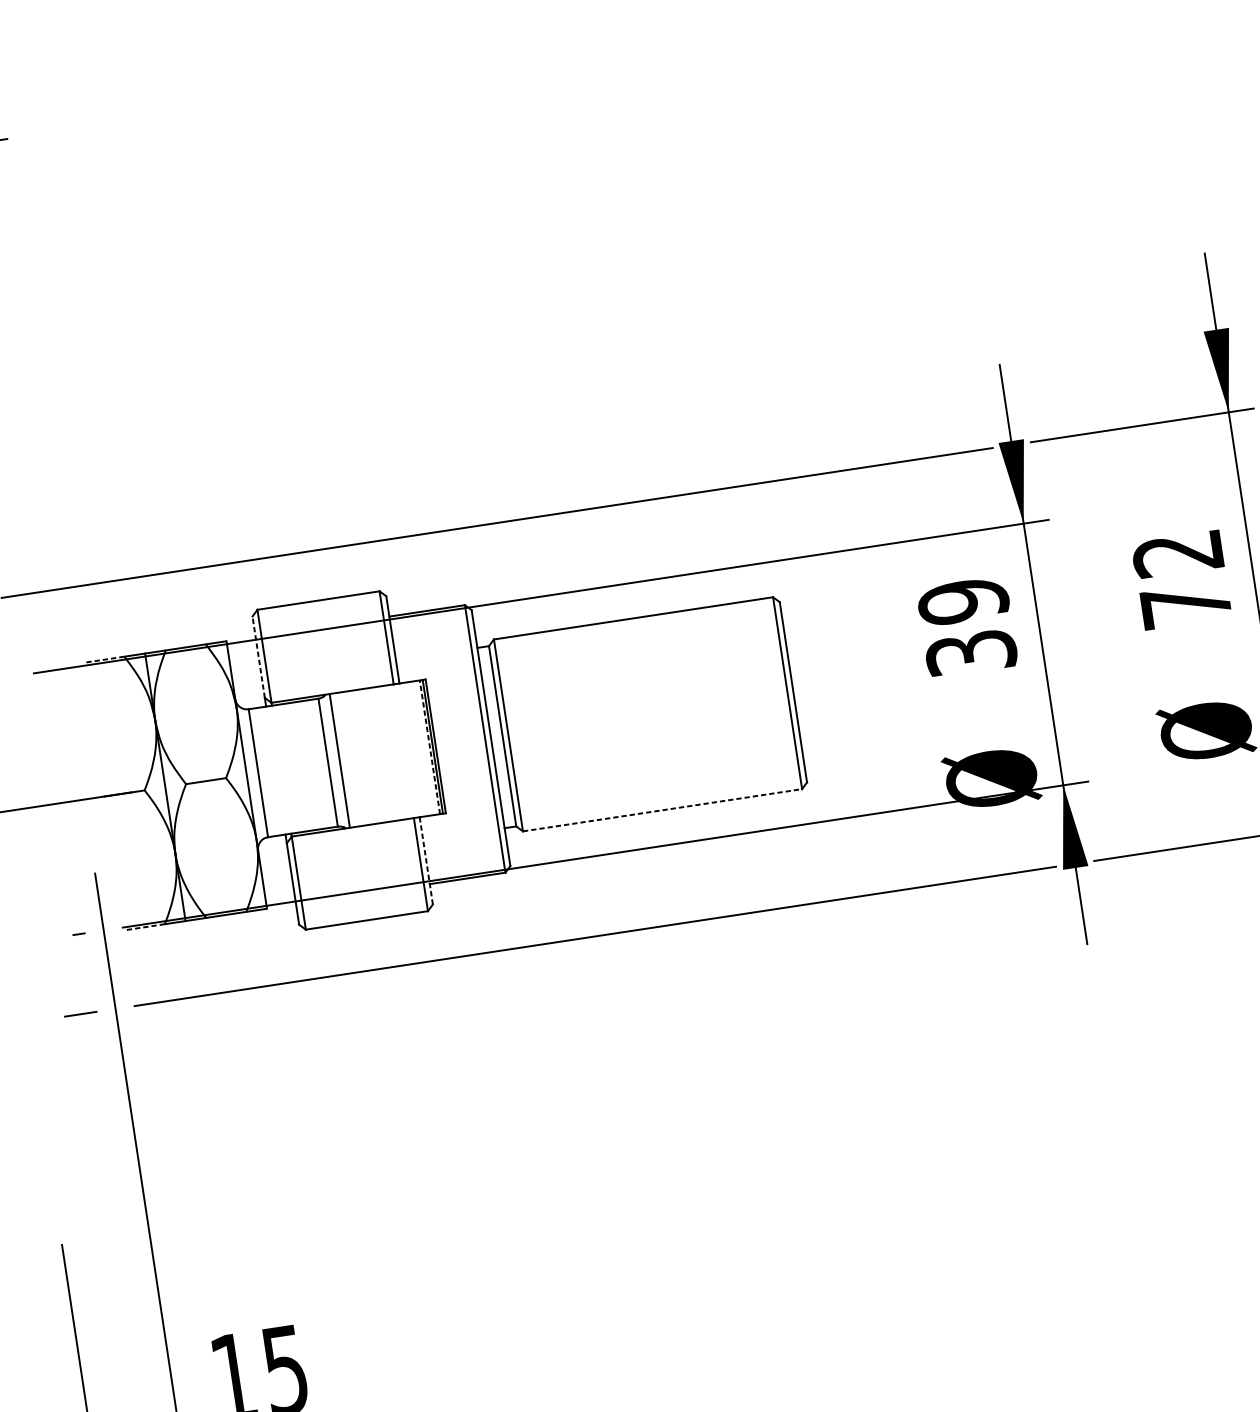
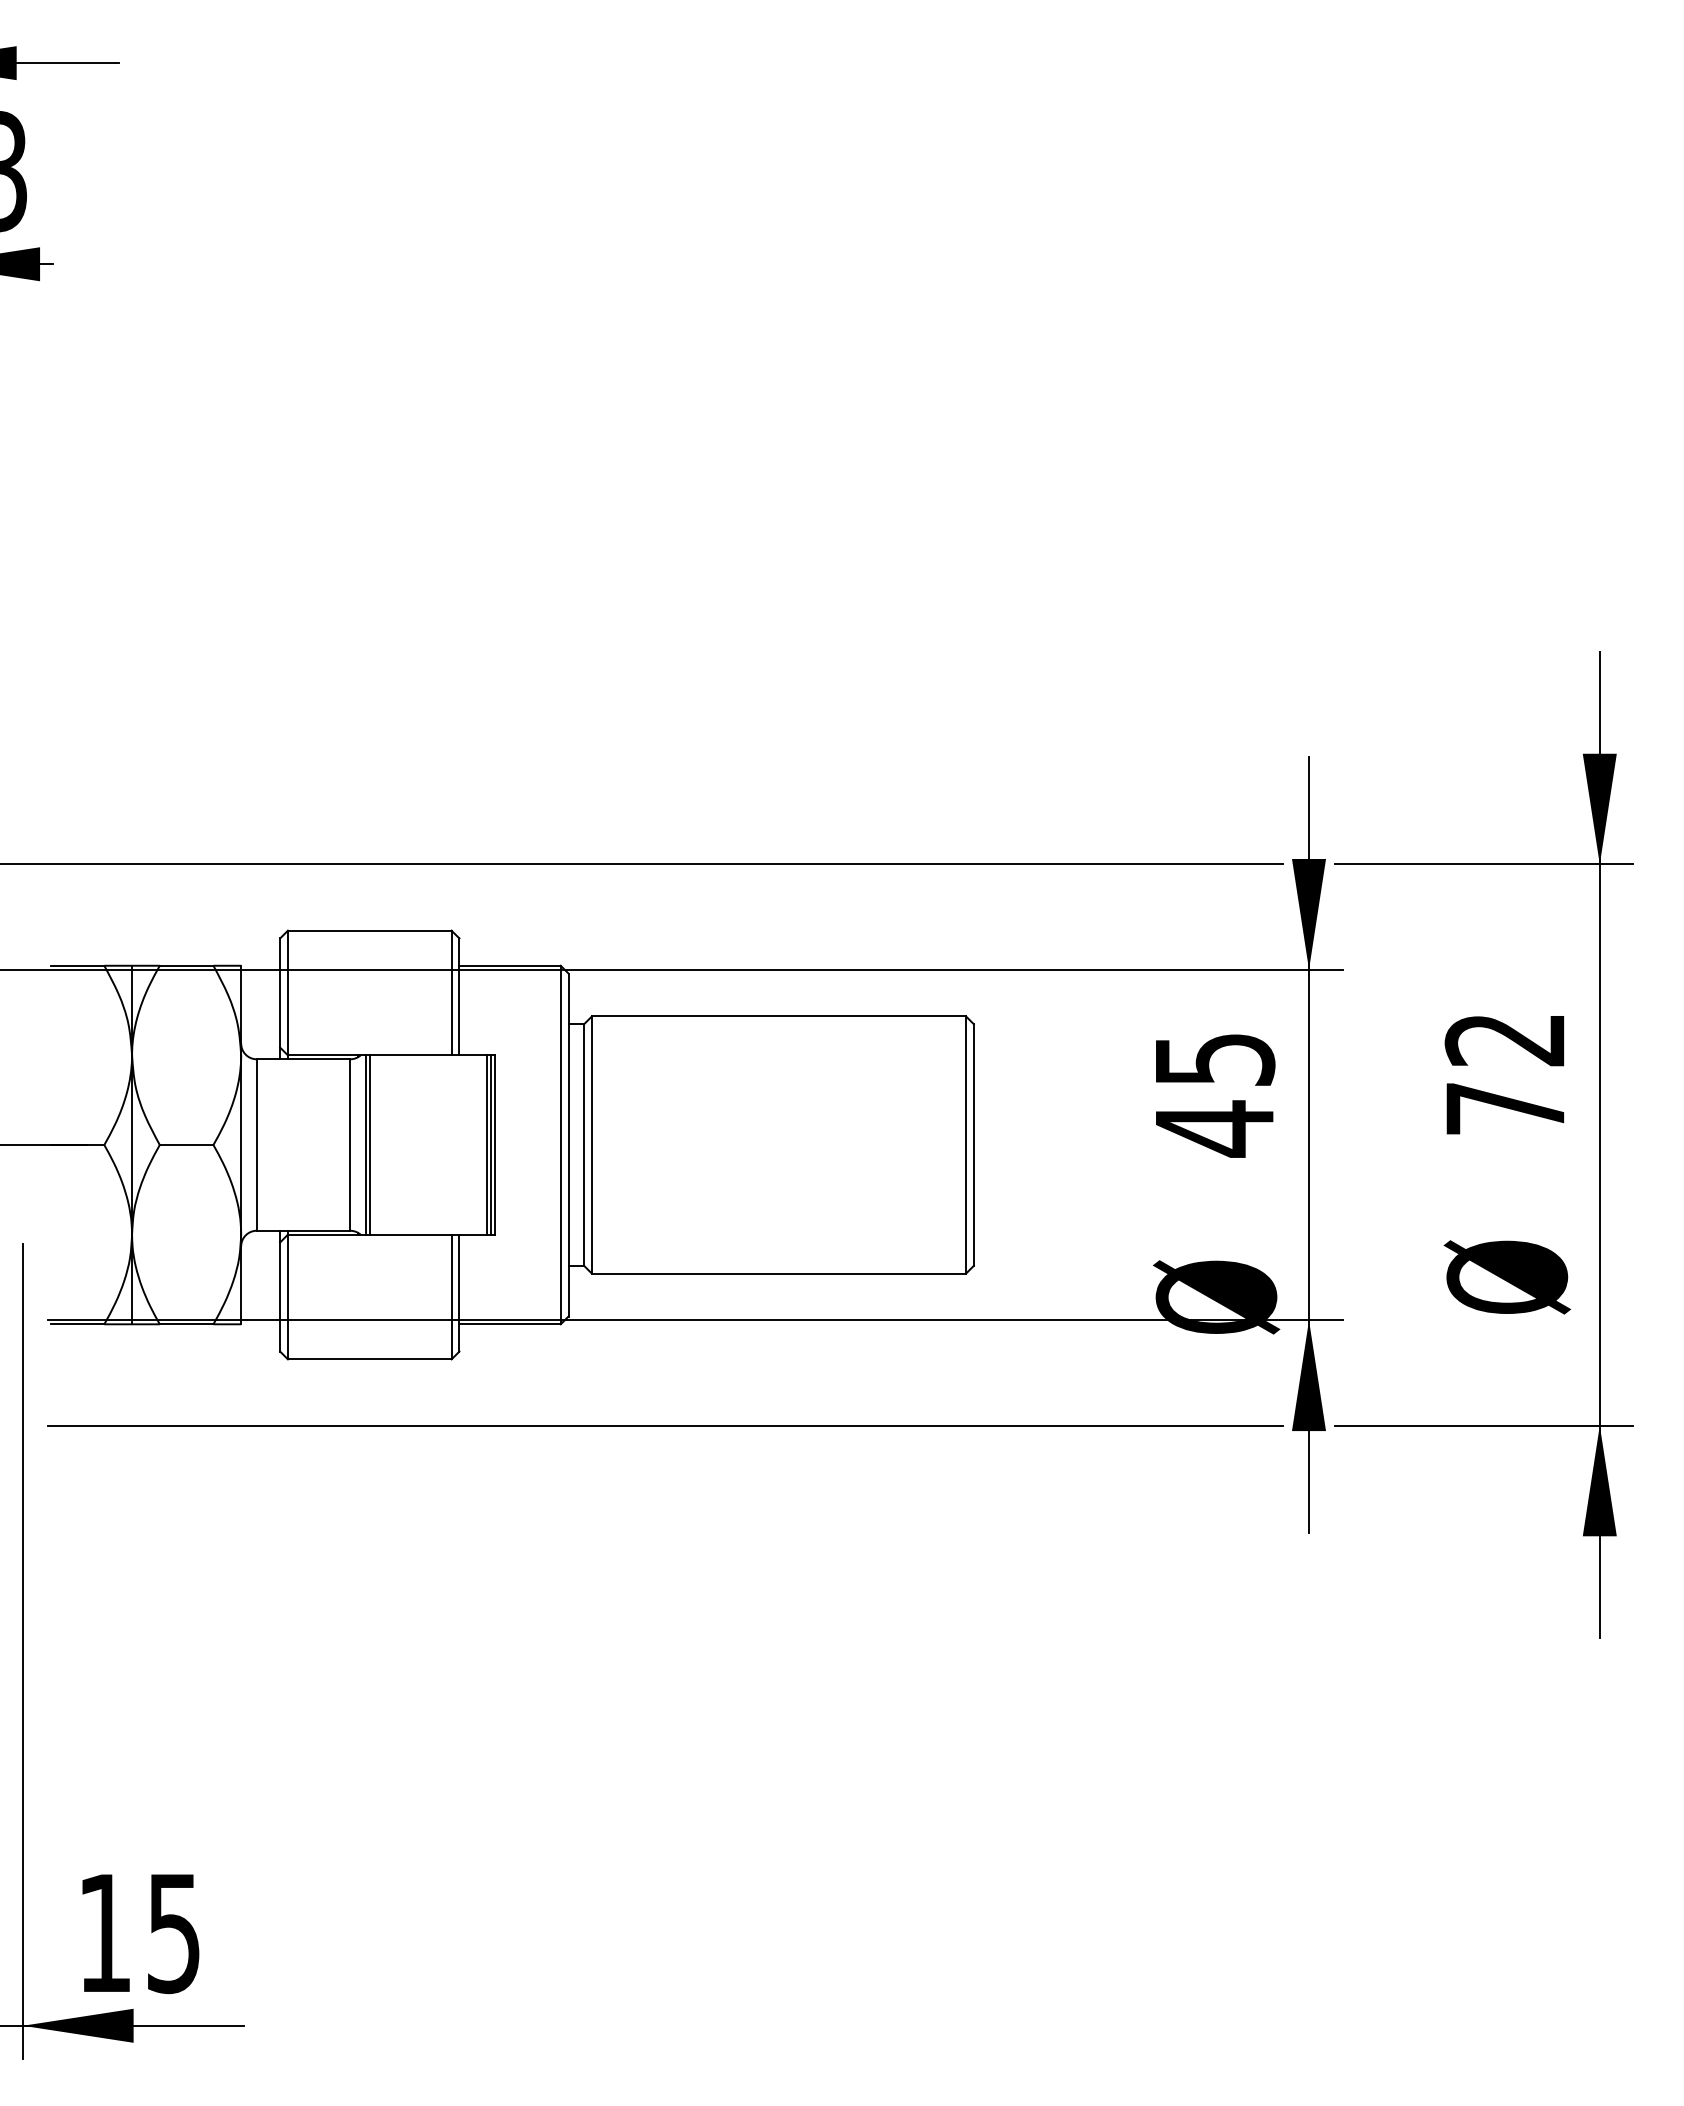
text: (967, 627) -> (1214, 1094), 39 -> 45
line: (259, 657) -> (280, 993), dashed -> solid
line: (104, 659) -> (77, 965), dashed -> solid
line: (429, 747) -> (486, 1145), dashed -> solid
line: (342, 760) -> (369, 1144), added
line: (662, 810) -> (779, 1273), dashed -> solid
line: (426, 861) -> (459, 1293), dashed -> solid
line: (144, 927) -> (77, 1324), dashed -> solid

